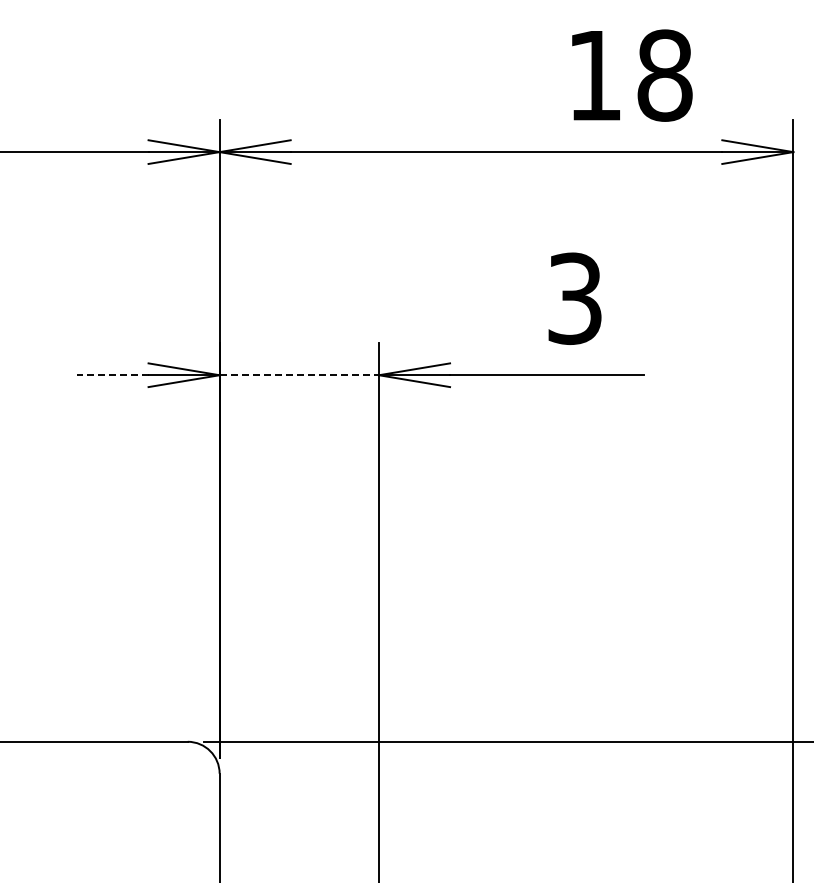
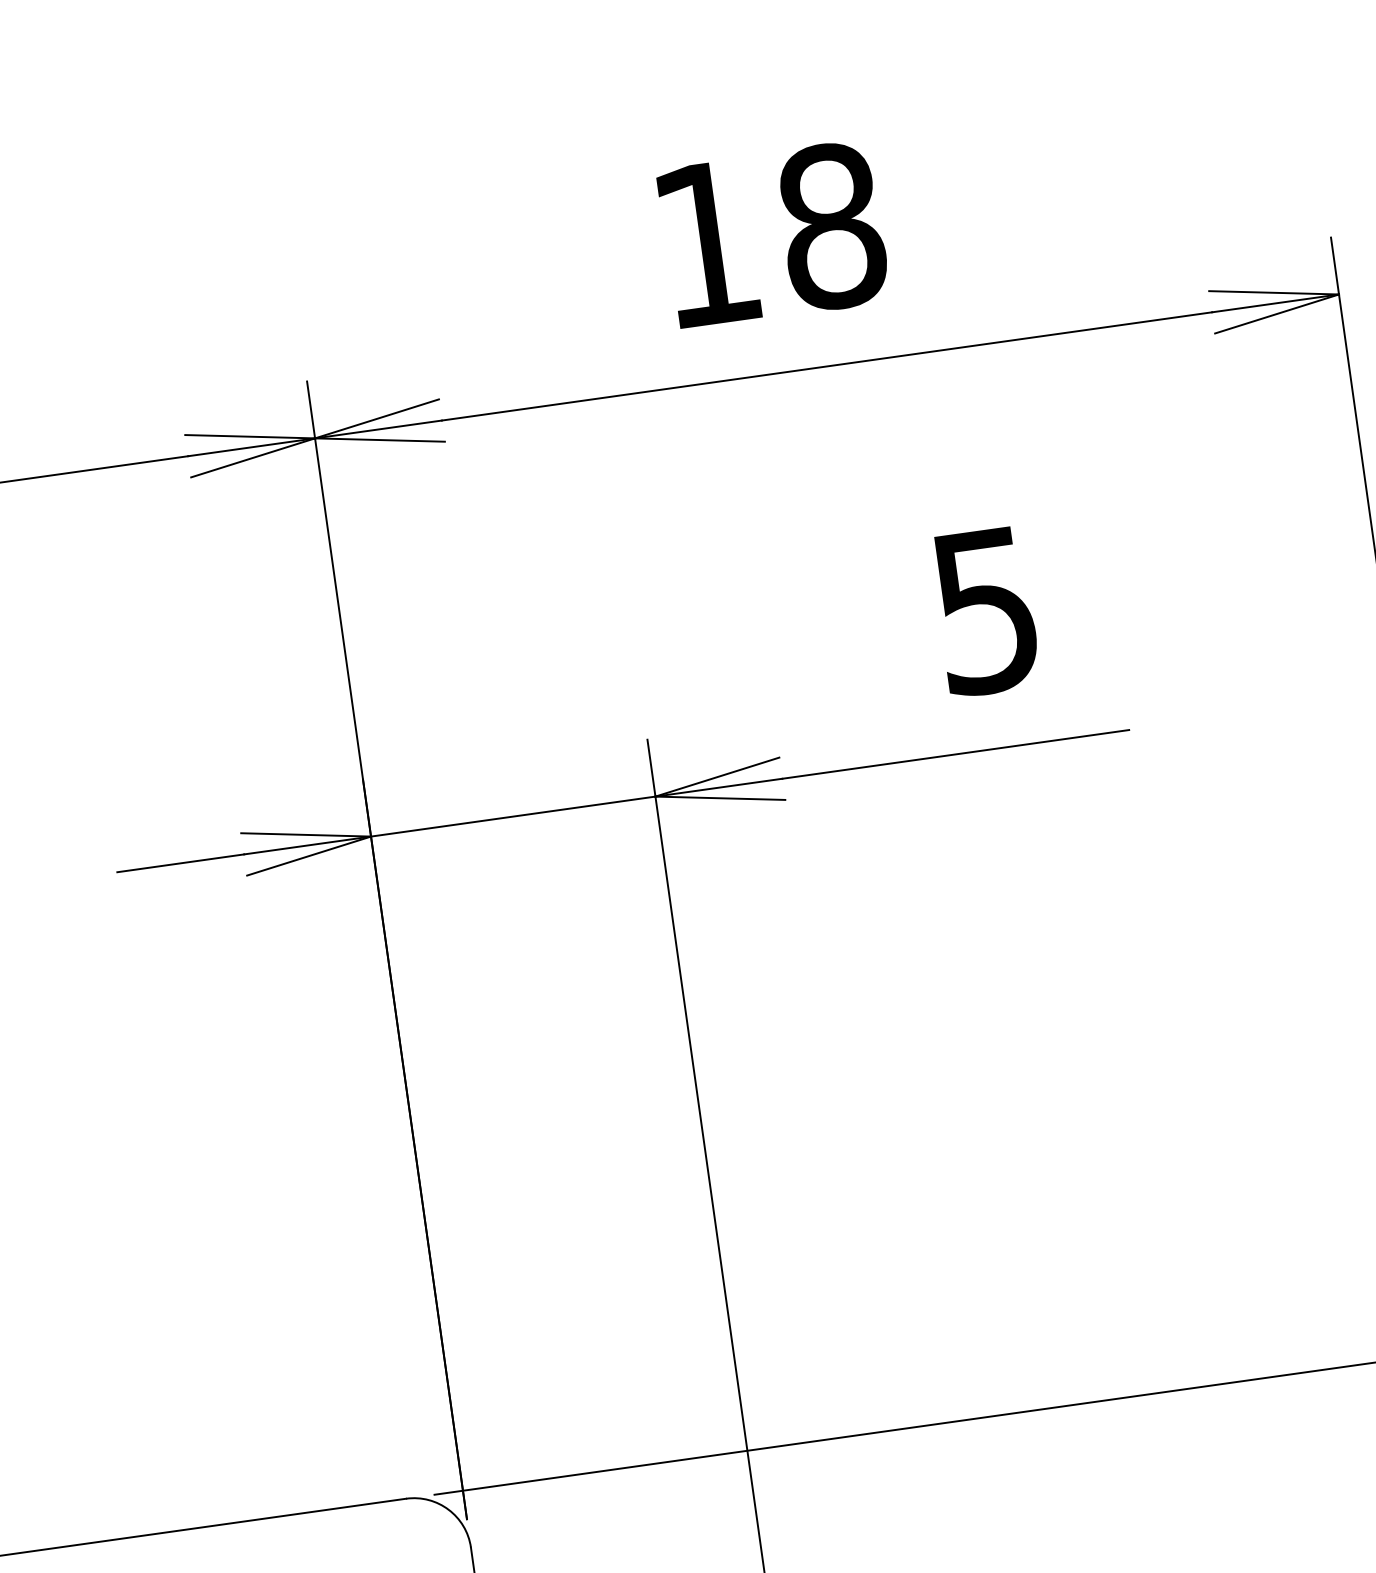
text: (632, 75) -> (773, 234), moved
text: (574, 298) -> (985, 610), 3 -> 5
line: (113, 375) -> (181, 863), dashed -> solid
line: (299, 375) -> (513, 817), dashed -> solid

